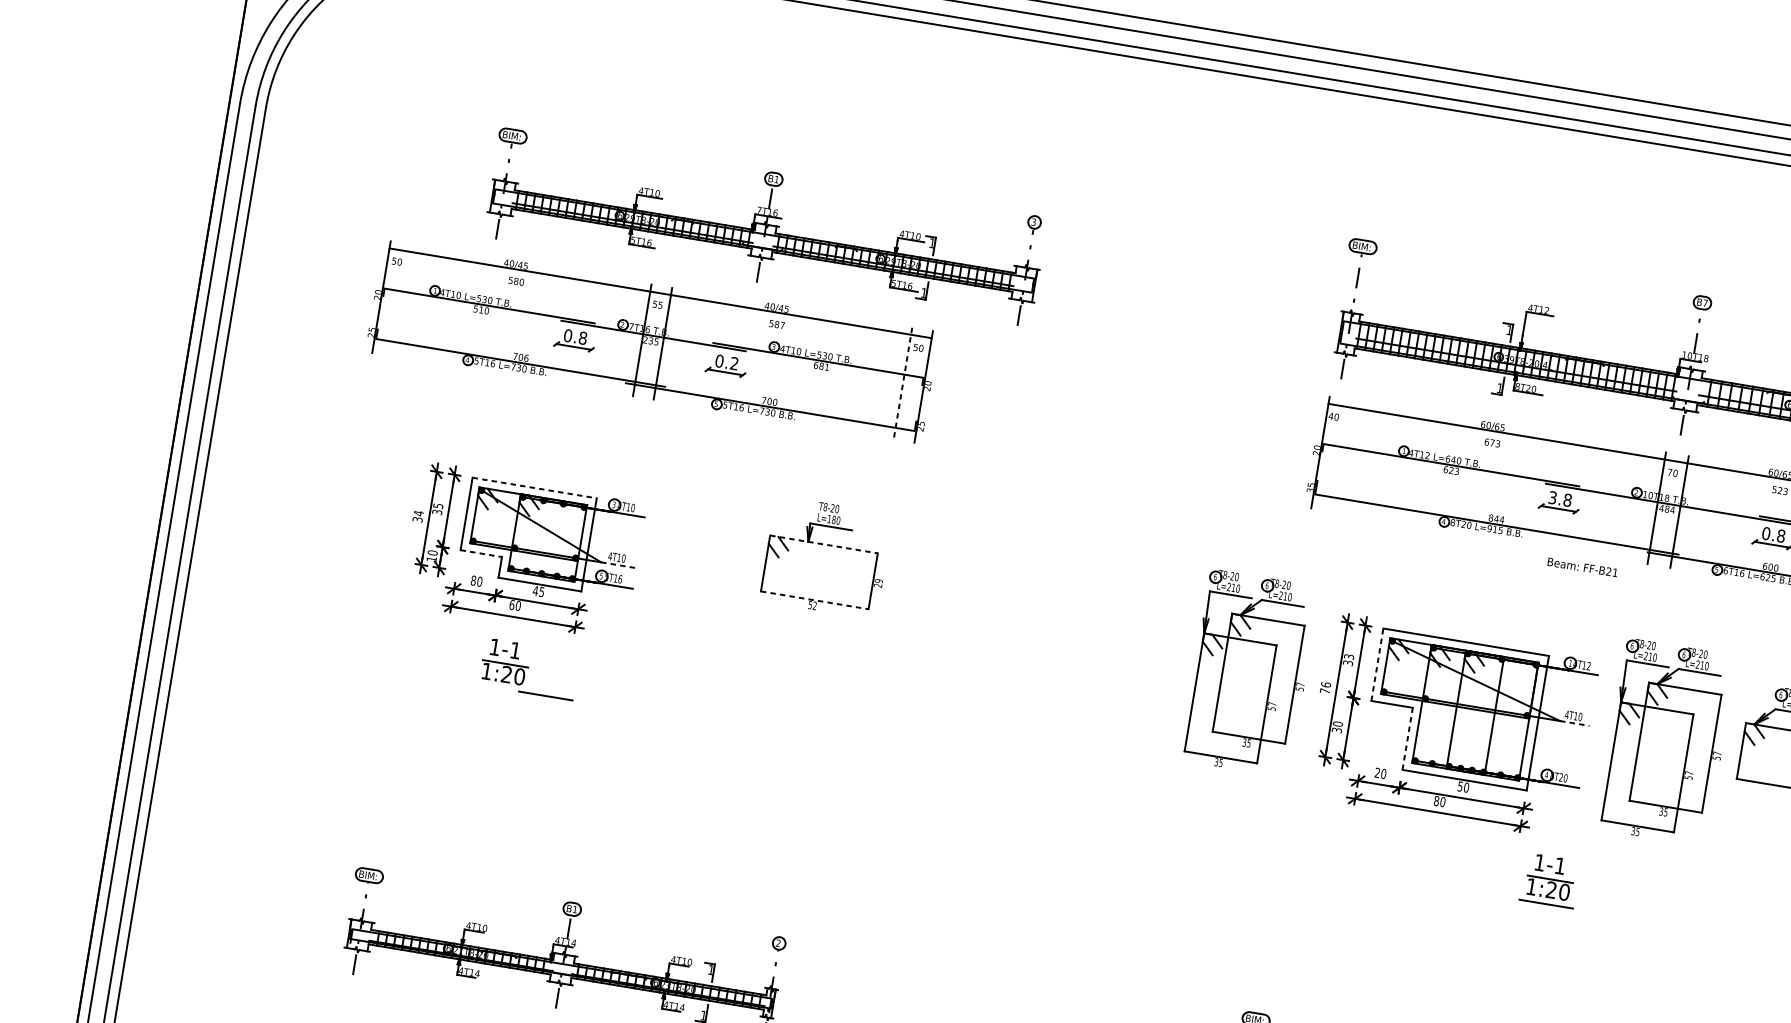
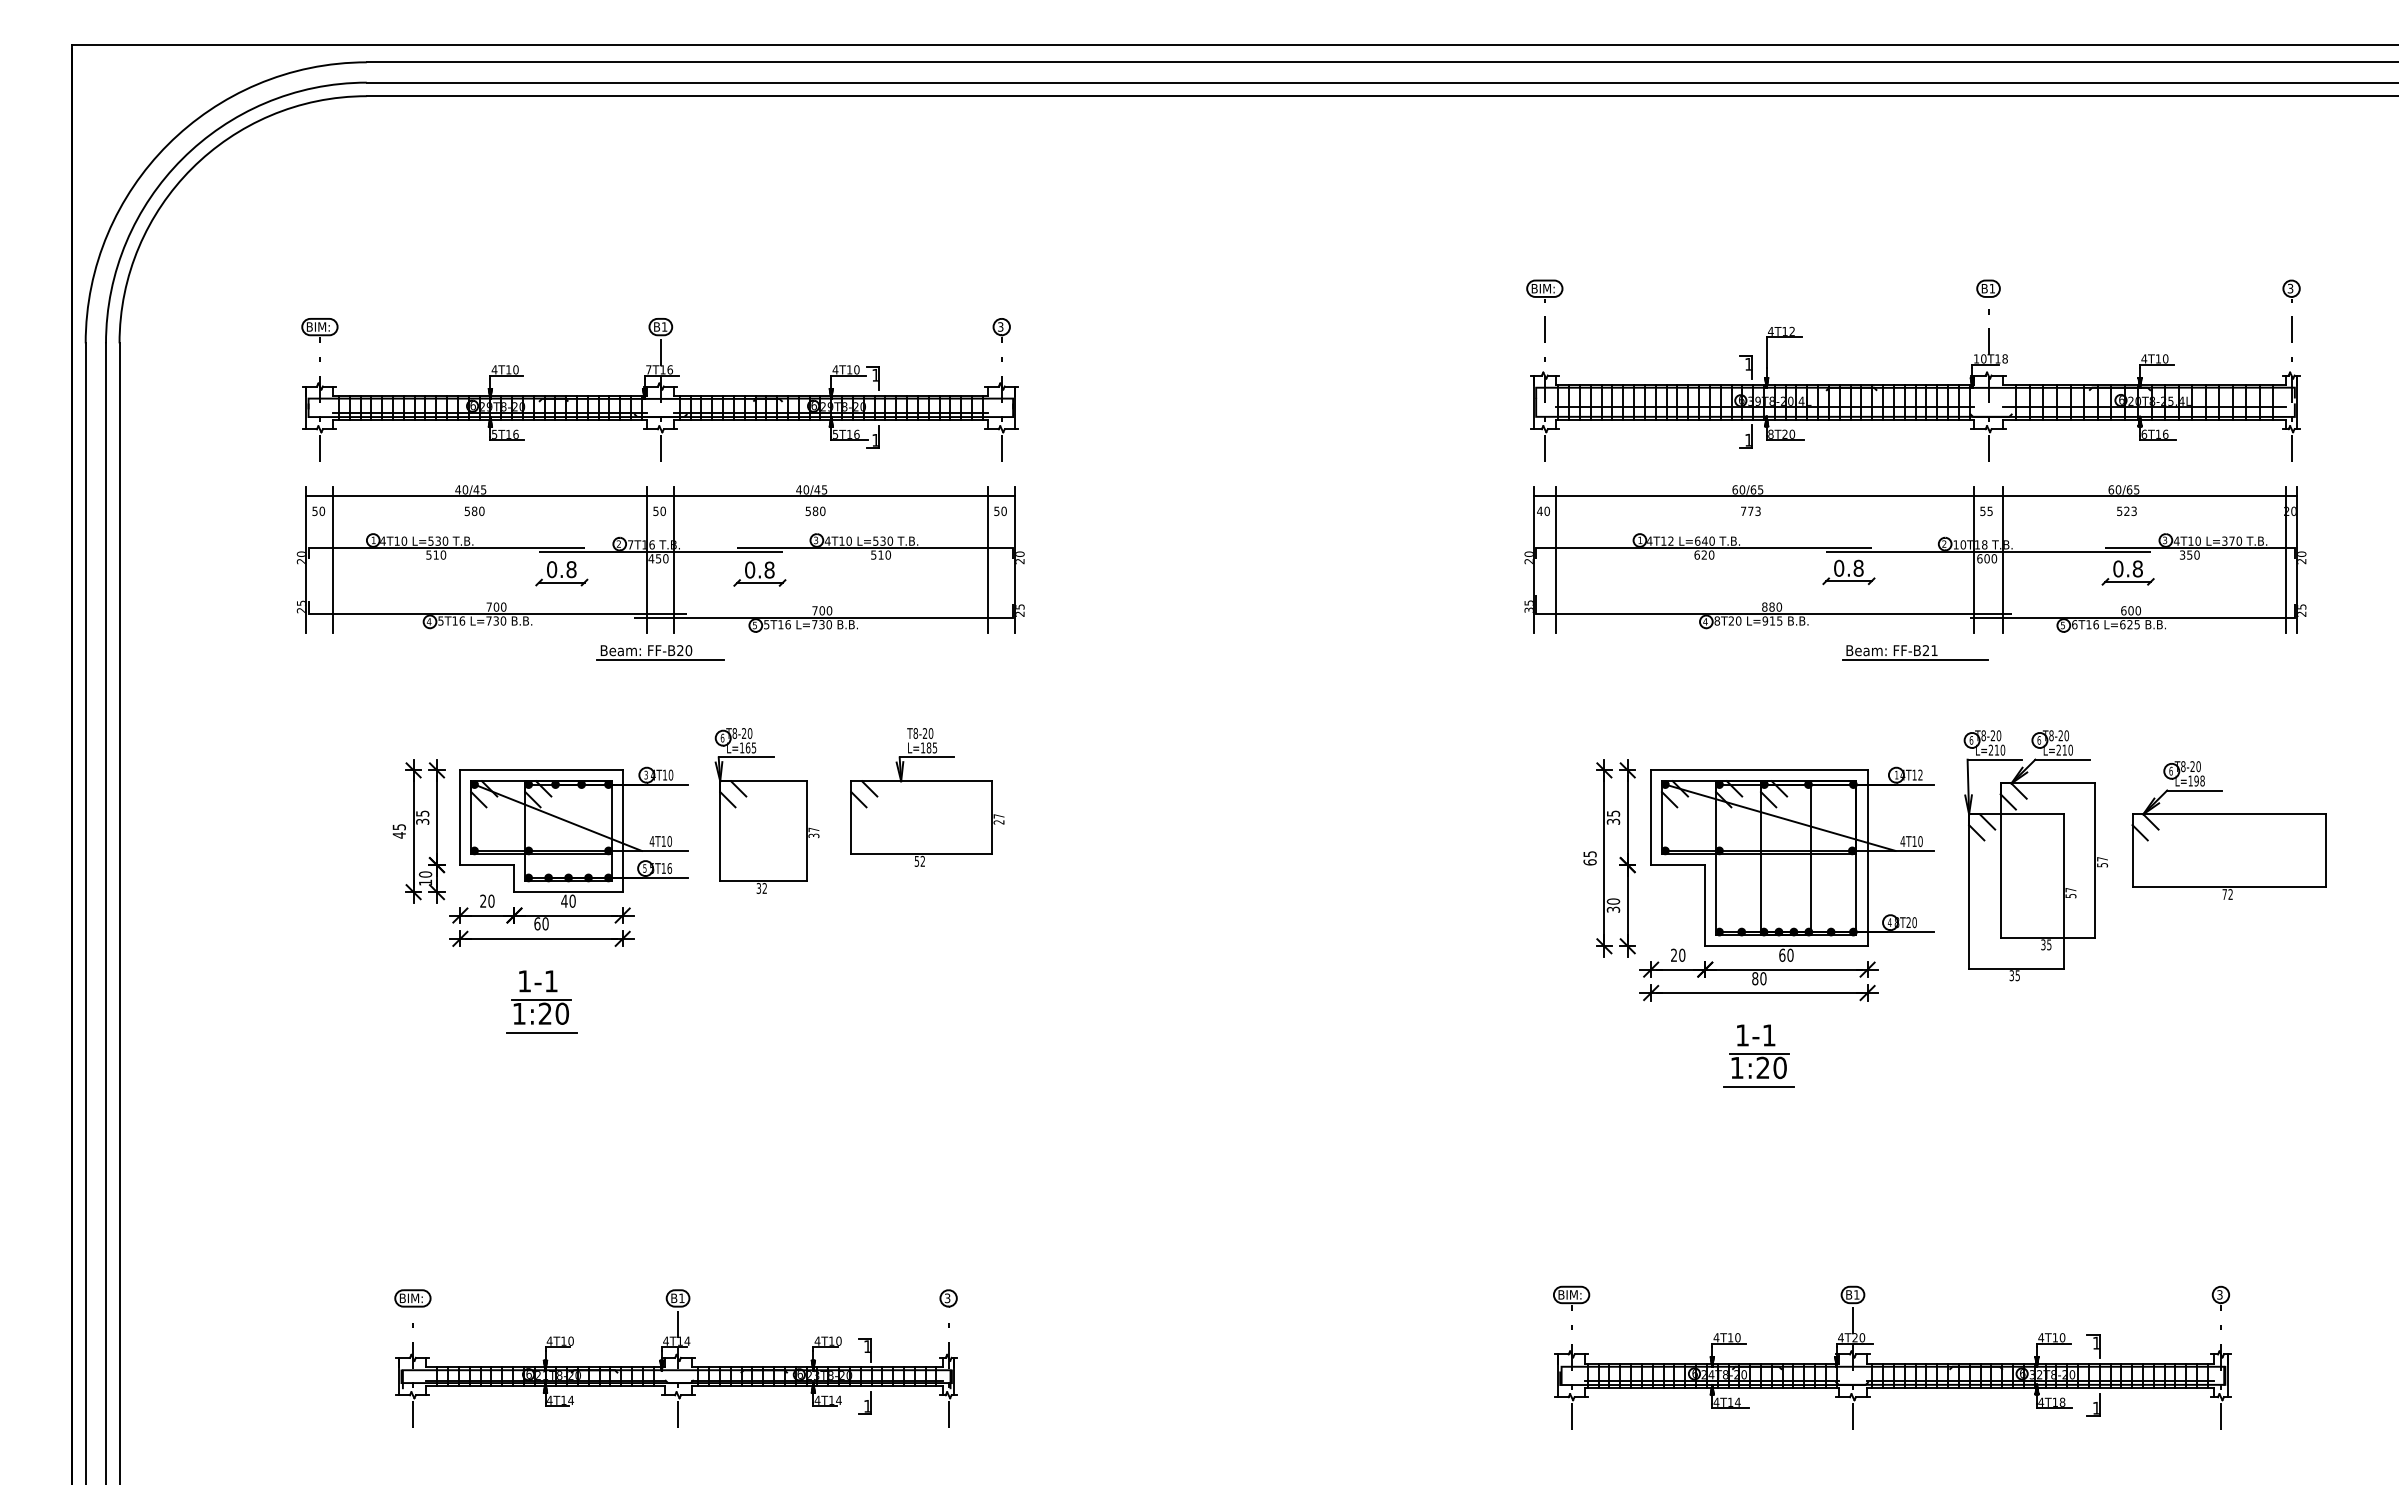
part: (764, 226) -> (659, 389), moved
line: (402, 300) -> (333, 559), added
text: (1705, 303) -> (1992, 288), B7 -> B1
text: (660, 304) -> (662, 510), 55 -> 50
text: (782, 324) -> (822, 510), 587 -> 580
text: (650, 340) -> (658, 558), 235 -> 450
text: (526, 357) -> (503, 606), 706 -> 700
text: (734, 363) -> (769, 569), 0.2 -> 0.8
text: (822, 365) -> (881, 554), 681 -> 510
line: (903, 383) -> (988, 559), dashed -> solid
part: (640, 412) -> (660, 652), added
text: (1486, 441) -> (1743, 510), 673 -> 773
line: (1336, 455) -> (1555, 559), added
text: (1456, 471) -> (1711, 554), 623 -> 620
text: (1672, 472) -> (1986, 511), 70 -> 55
line: (535, 488) -> (542, 770), dashed -> solid
text: (1553, 497) -> (1839, 567), 3.8 -> 0.8
text: (1666, 508) -> (1986, 558), 484 -> 600
text: (417, 515) -> (398, 830), 34 -> 45
text: (1499, 518) -> (1775, 606), 844 -> 880
text: (838, 520) -> (934, 747), L=180 -> L=185
line: (824, 544) -> (922, 781), dashed -> solid
part: (701, 547) -> (766, 810), added
line: (481, 553) -> (487, 865), dashed -> solid
line: (618, 564) -> (664, 850), dashed -> solid
line: (1599, 577) -> (1915, 660), added
text: (473, 580) -> (483, 900), 80 -> 20
text: (878, 581) -> (998, 816), 29 -> 27
text: (541, 591) -> (572, 900), 45 -> 40
line: (815, 600) -> (922, 854), dashed -> solid
text: (1348, 656) -> (1612, 813), 33 -> 35
line: (1377, 664) -> (1651, 817), dashed -> solid
part: (1249, 673) -> (1490, 855), removed
text: (1325, 688) -> (1589, 858), 76 -> 65
line: (545, 695) -> (541, 1032), moved
line: (1575, 723) -> (1915, 850), dashed -> solid
line: (1407, 738) -> (1705, 905), dashed -> solid
text: (1460, 785) -> (1782, 954), 50 -> 60
part: (1549, 880) -> (1758, 1055), moved
text: (778, 943) -> (947, 1298), 2 -> 3

